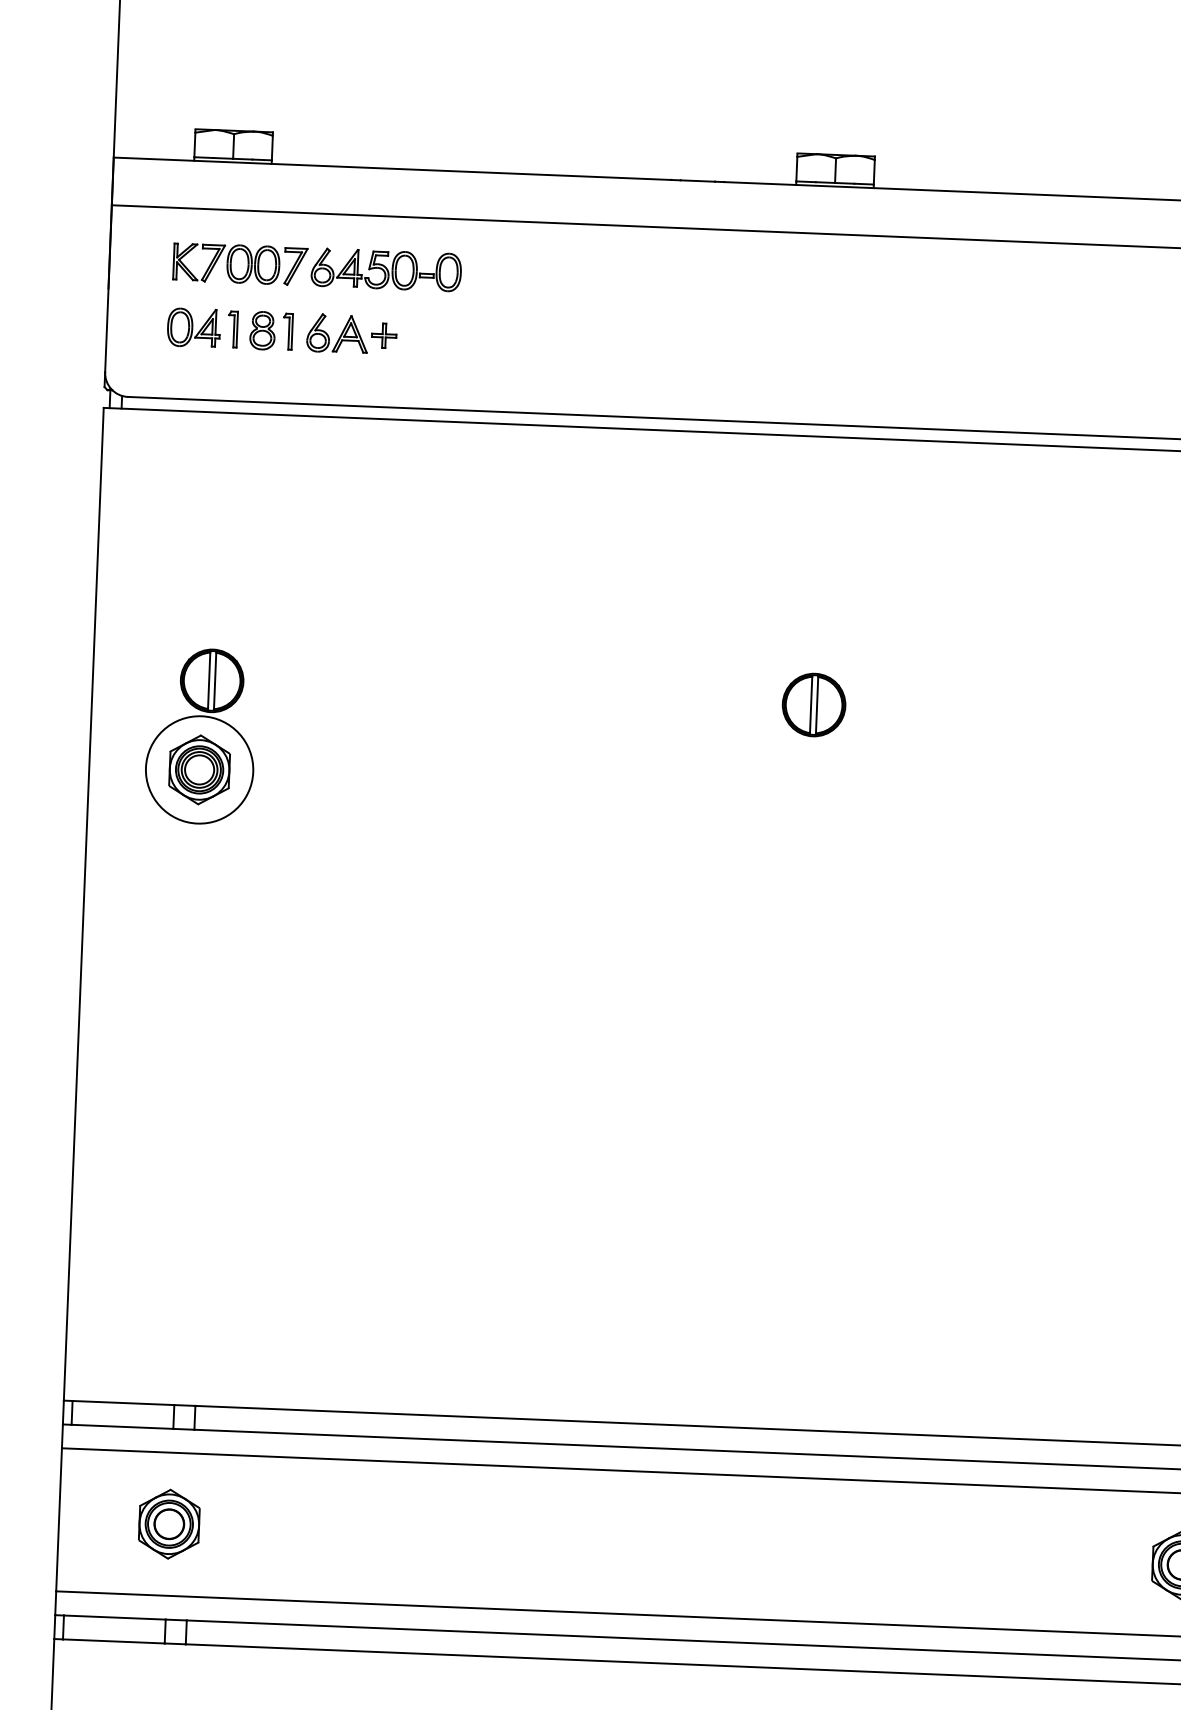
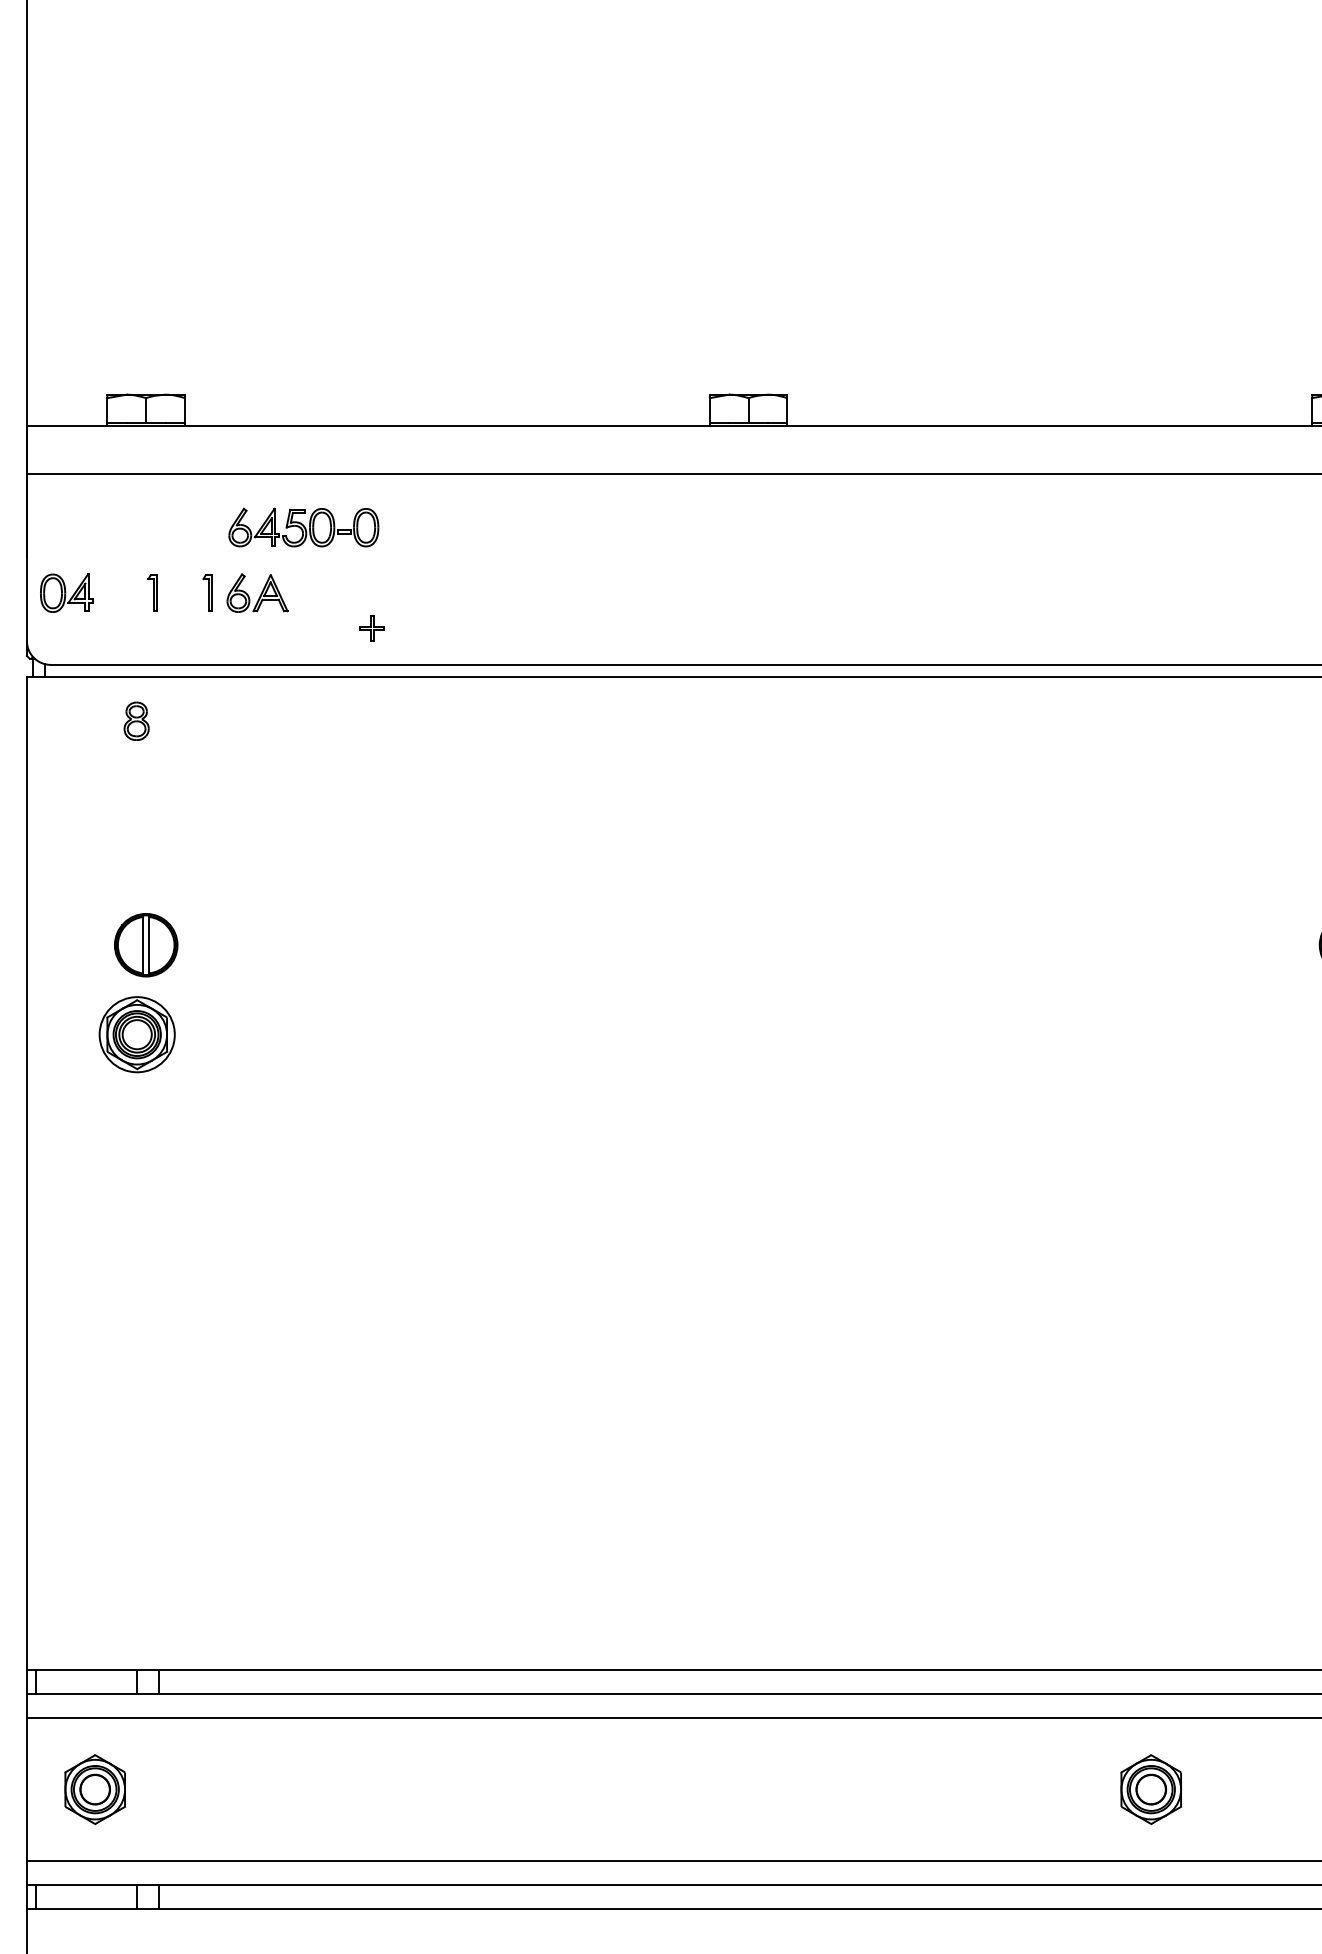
part: (240, 263) -> (157, 527), removed
part: (193, 327) -> (66, 592), moved
part: (262, 329) -> (136, 720), moved
part: (383, 335) -> (371, 628), moved
part: (813, 705) -> (748, 945), removed
circle: (198, 769) -> (136, 1034), size x0.7
part: (168, 1524) -> (94, 1789), moved

